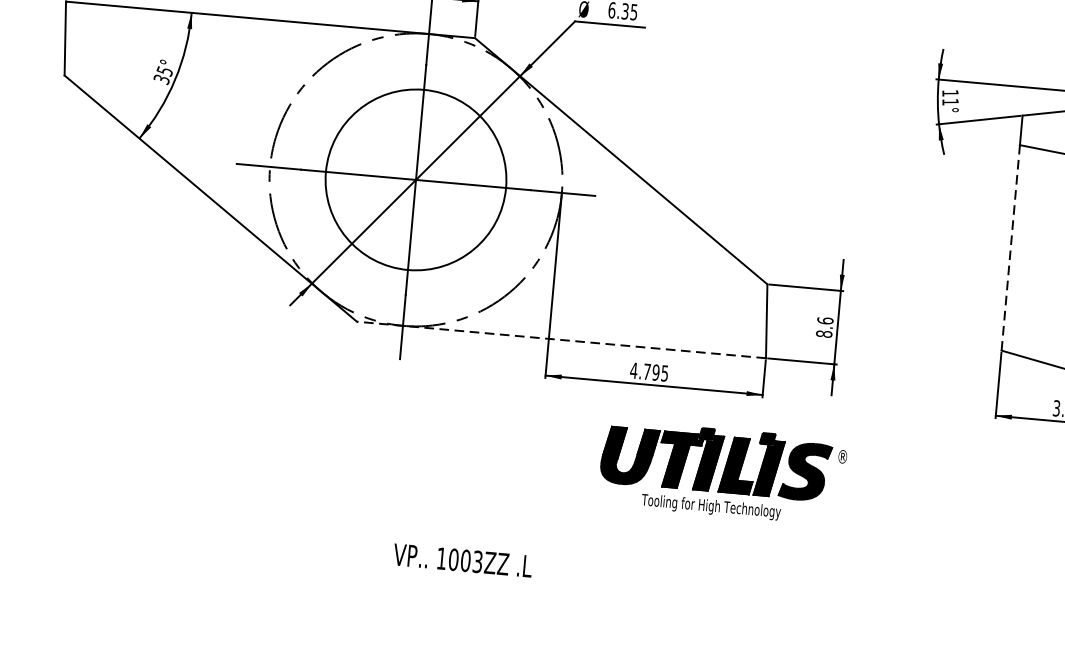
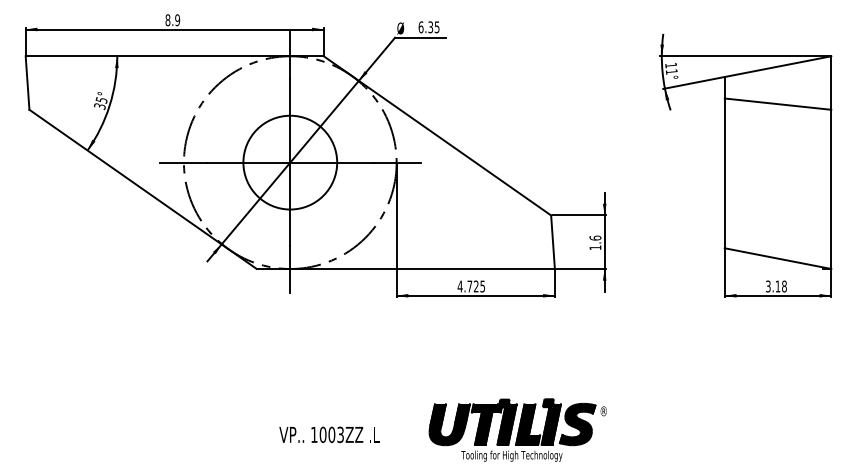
circle: (416, 179) -> (290, 162), size x0.71
line: (1010, 248) -> (724, 173), dashed -> solid
text: (824, 333) -> (595, 247), 8.6 -> 1.6
line: (561, 339) -> (405, 268), dashed -> solid
text: (654, 372) -> (475, 286), 4.795 -> 4.725
part: (722, 471) -> (517, 429), moved
text: (462, 560) -> (329, 434), moved

